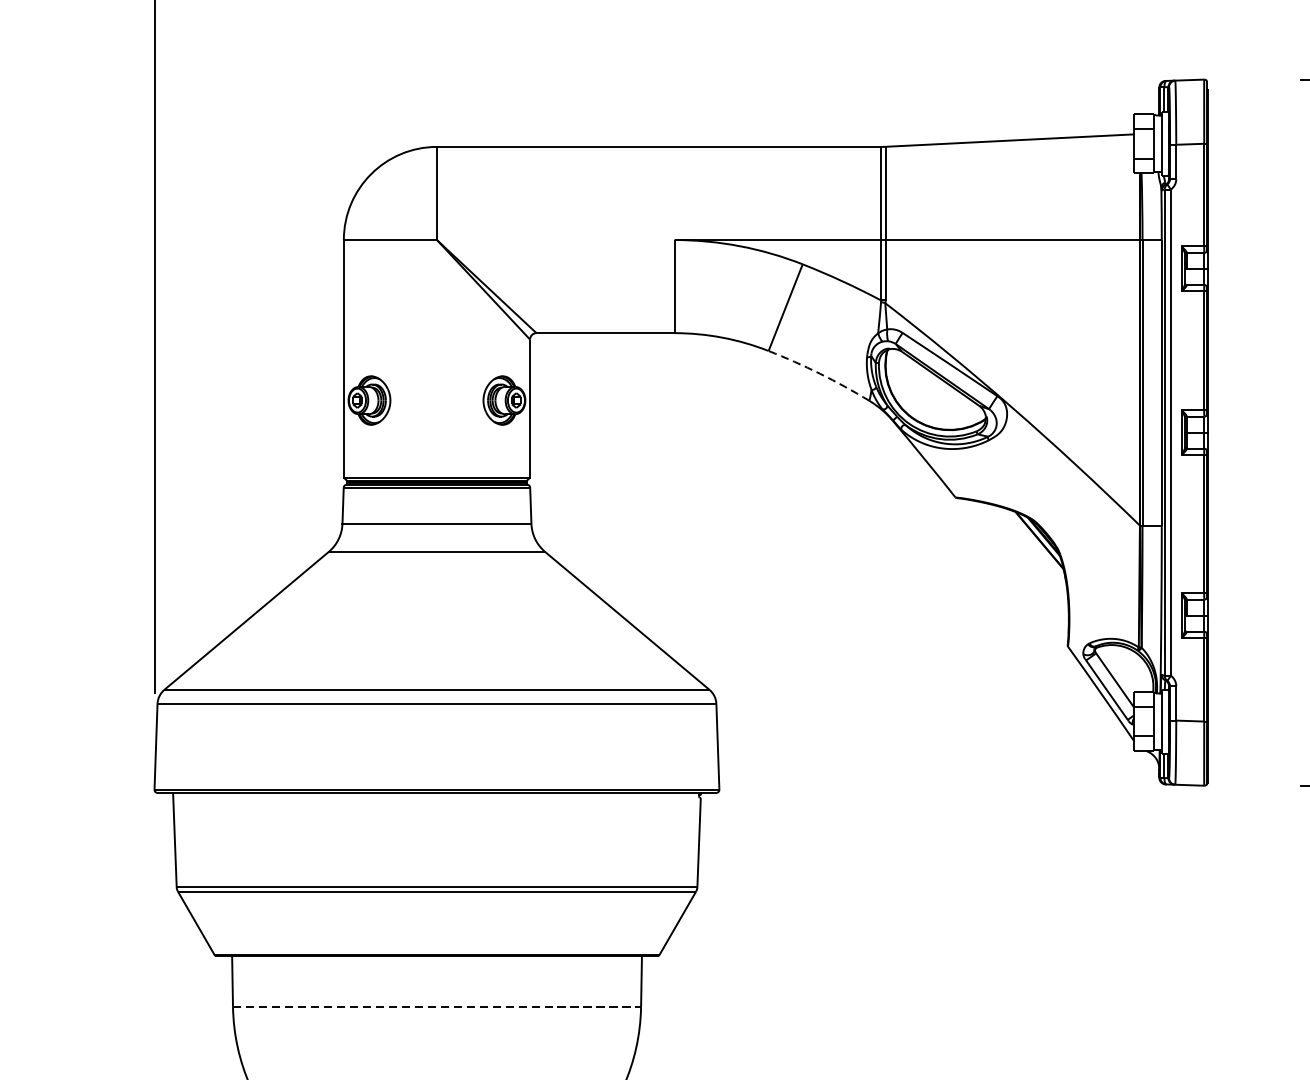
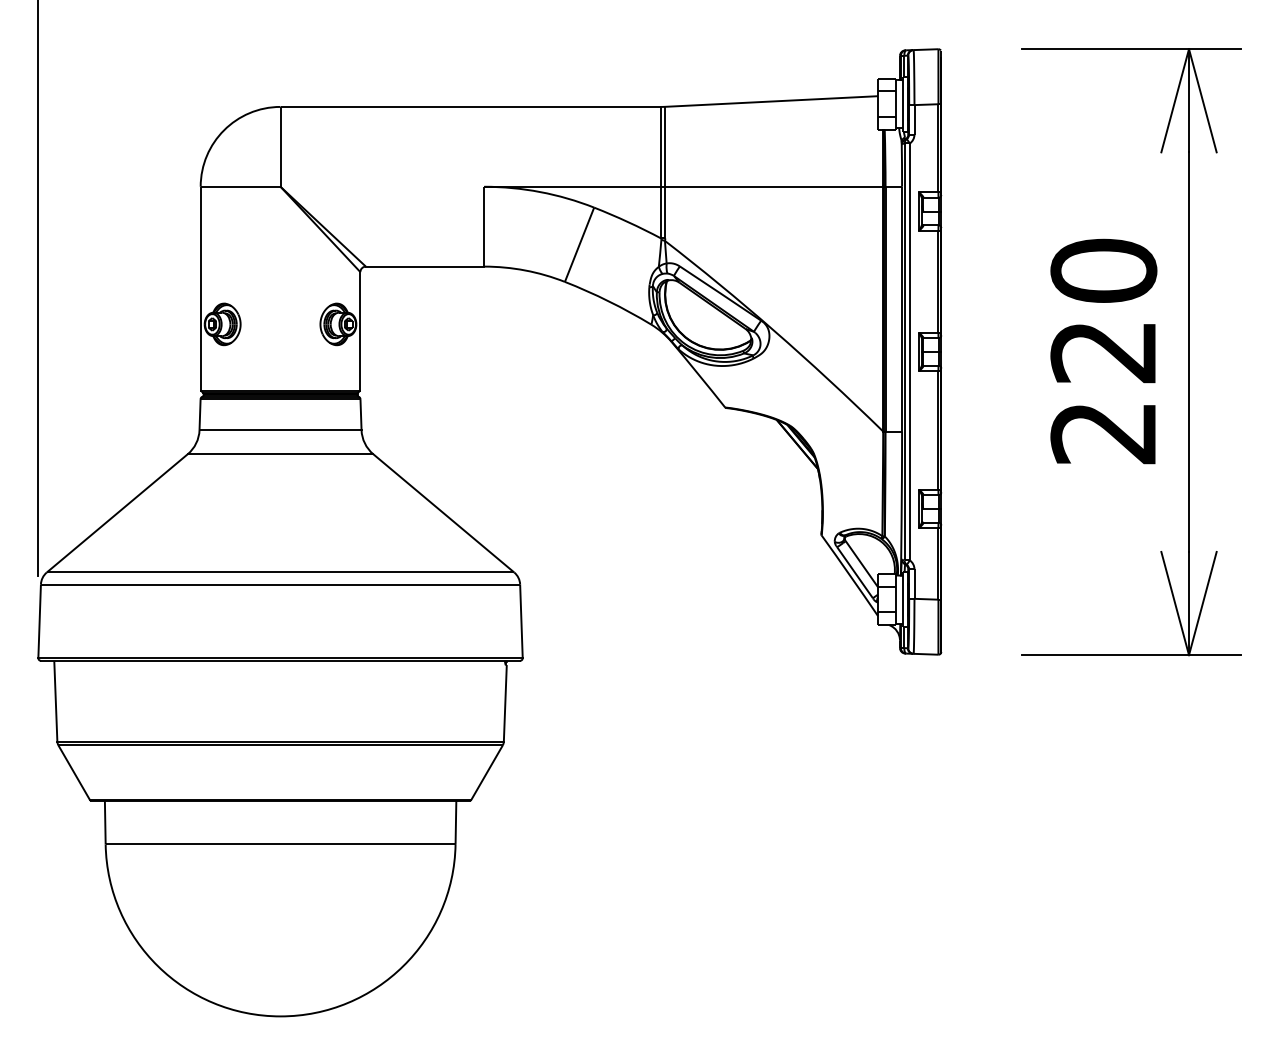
line: (820, 373) -> (609, 301), dashed -> solid
line: (436, 1007) -> (280, 844), dashed -> solid

